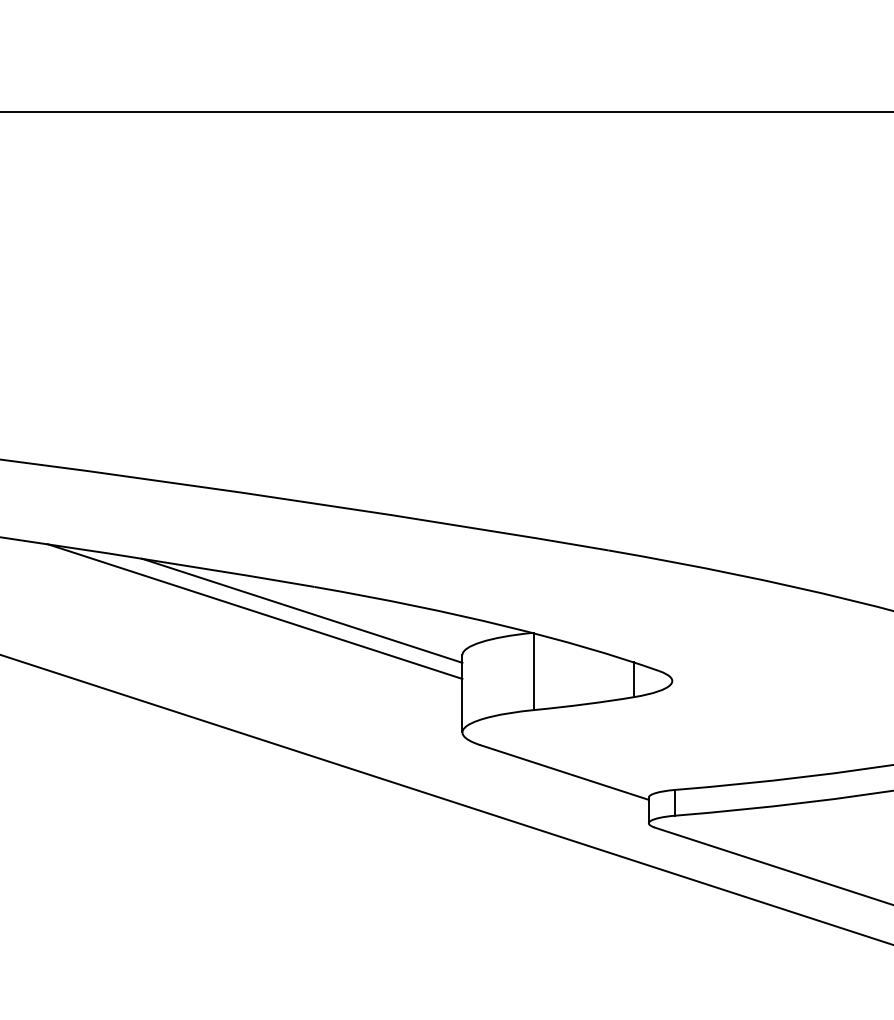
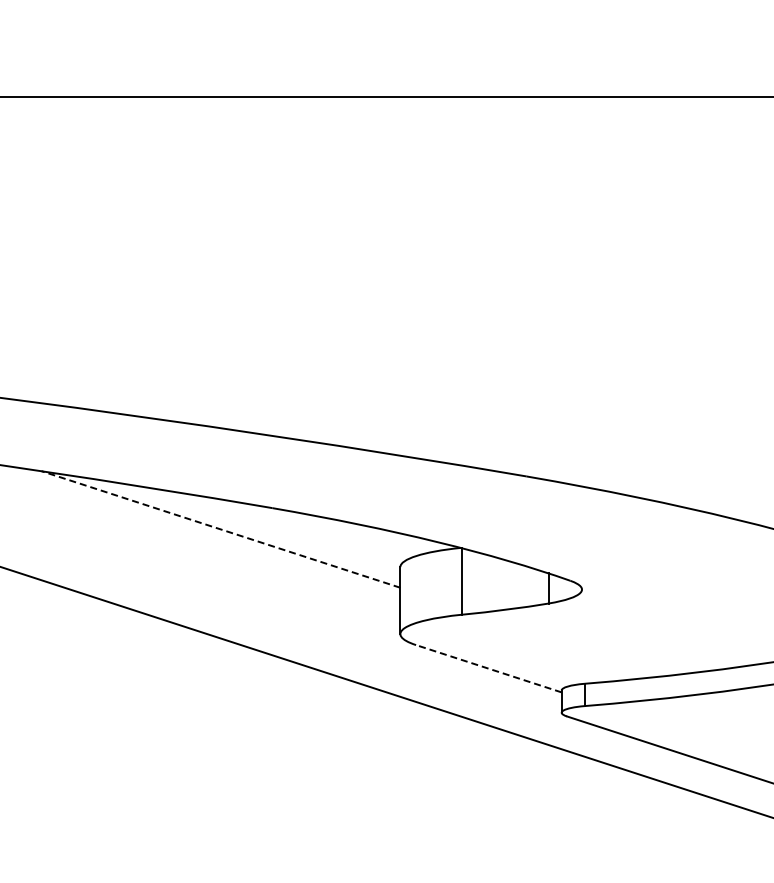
line: (302, 610) -> (261, 528), removed
line: (254, 611) -> (220, 529), solid -> dashed
line: (564, 772) -> (488, 668), solid -> dashed

